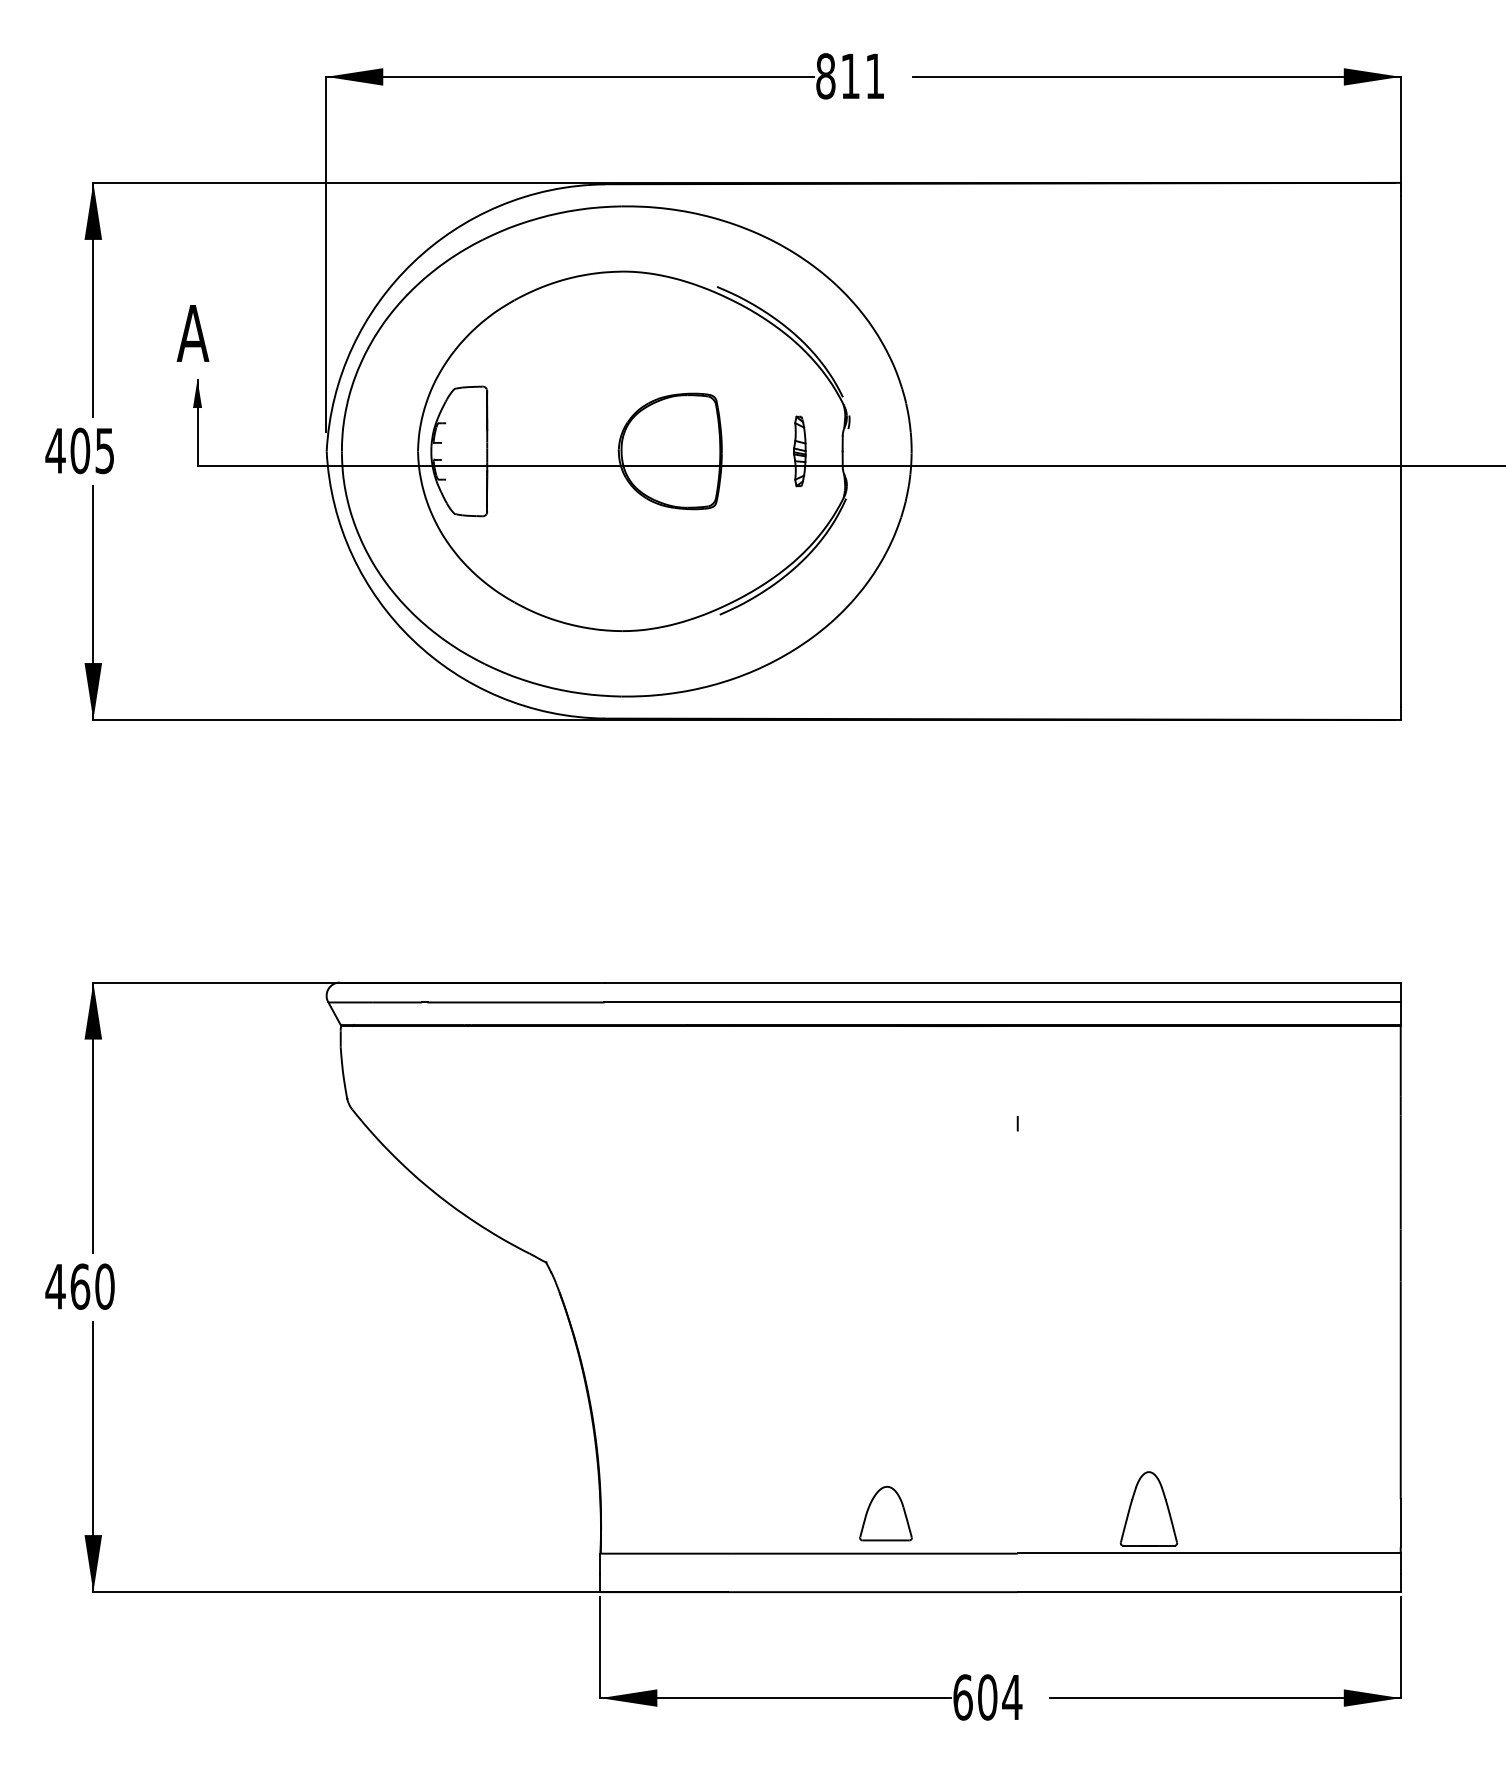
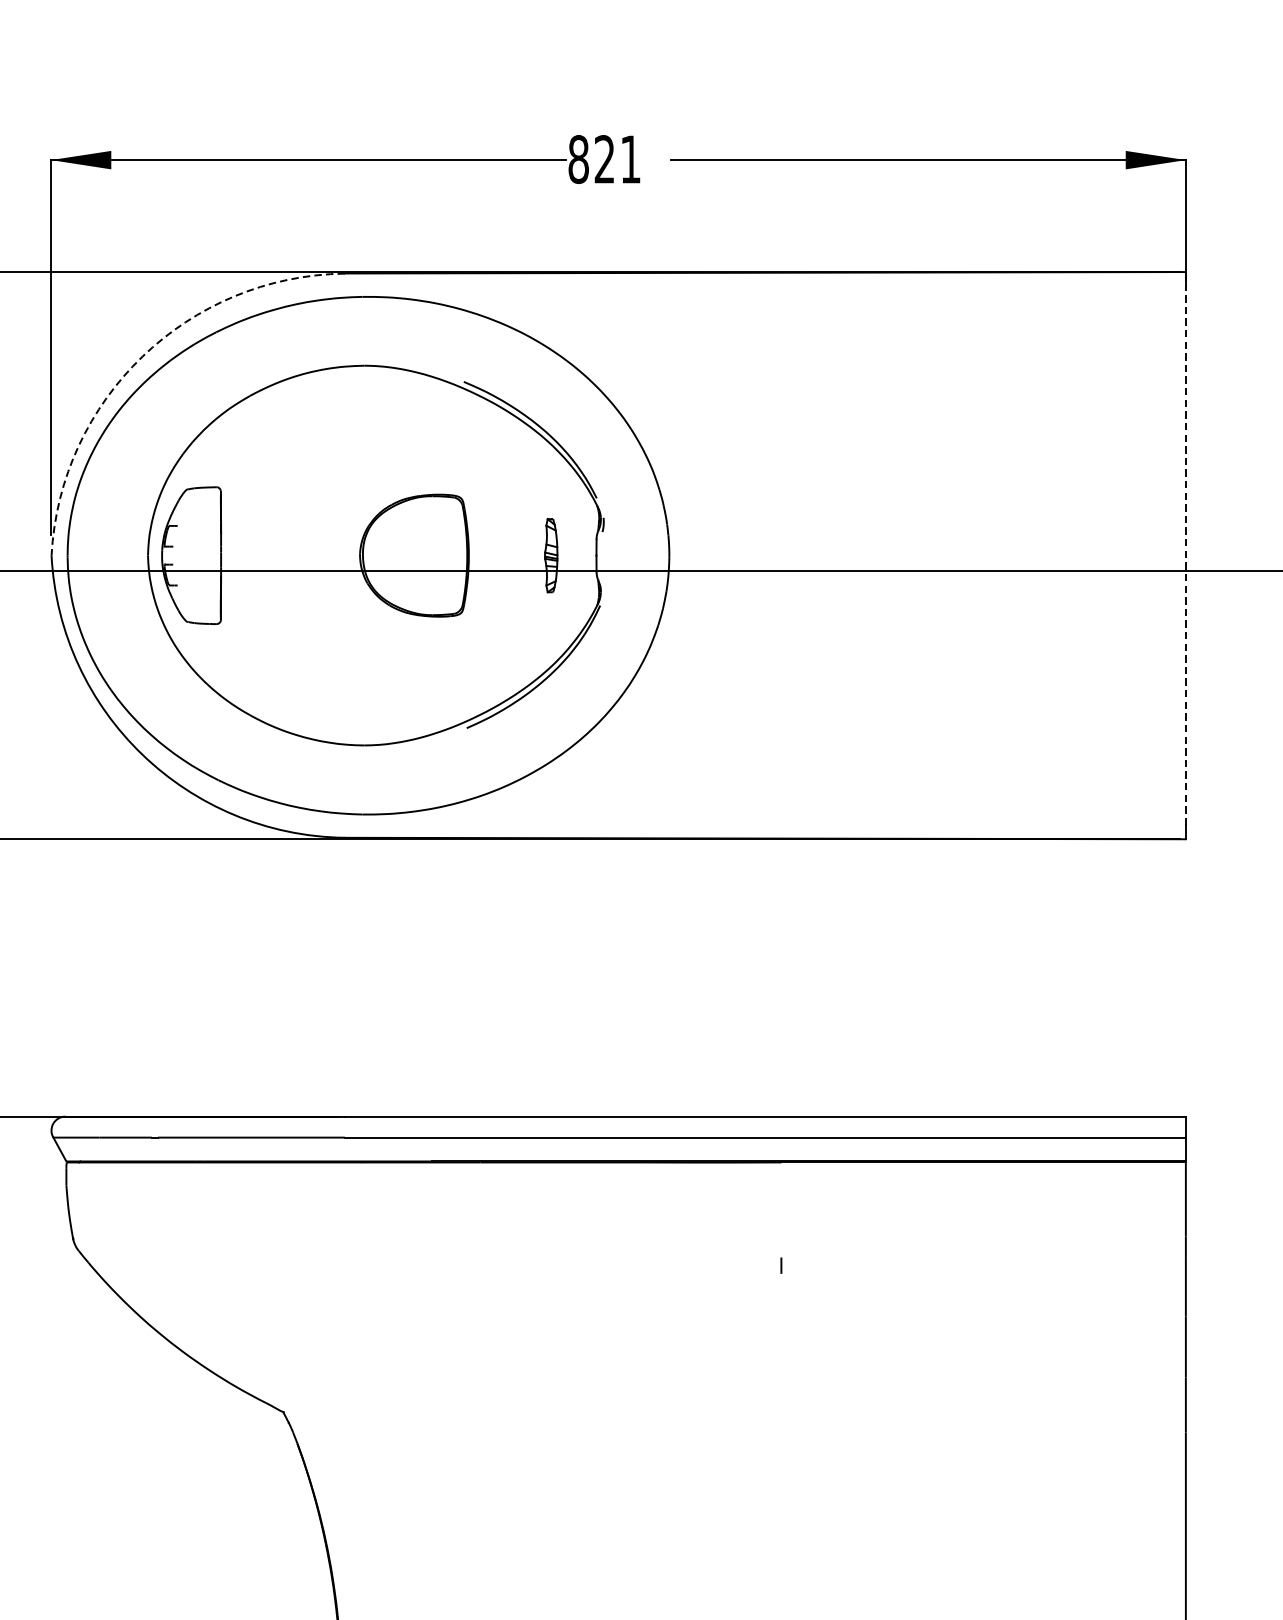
text: (850, 75) -> (604, 158), 811 -> 821
arc: (412, 263) -> (142, 357), solid -> dashed
line: (1400, 450) -> (1185, 554), solid -> dashed

